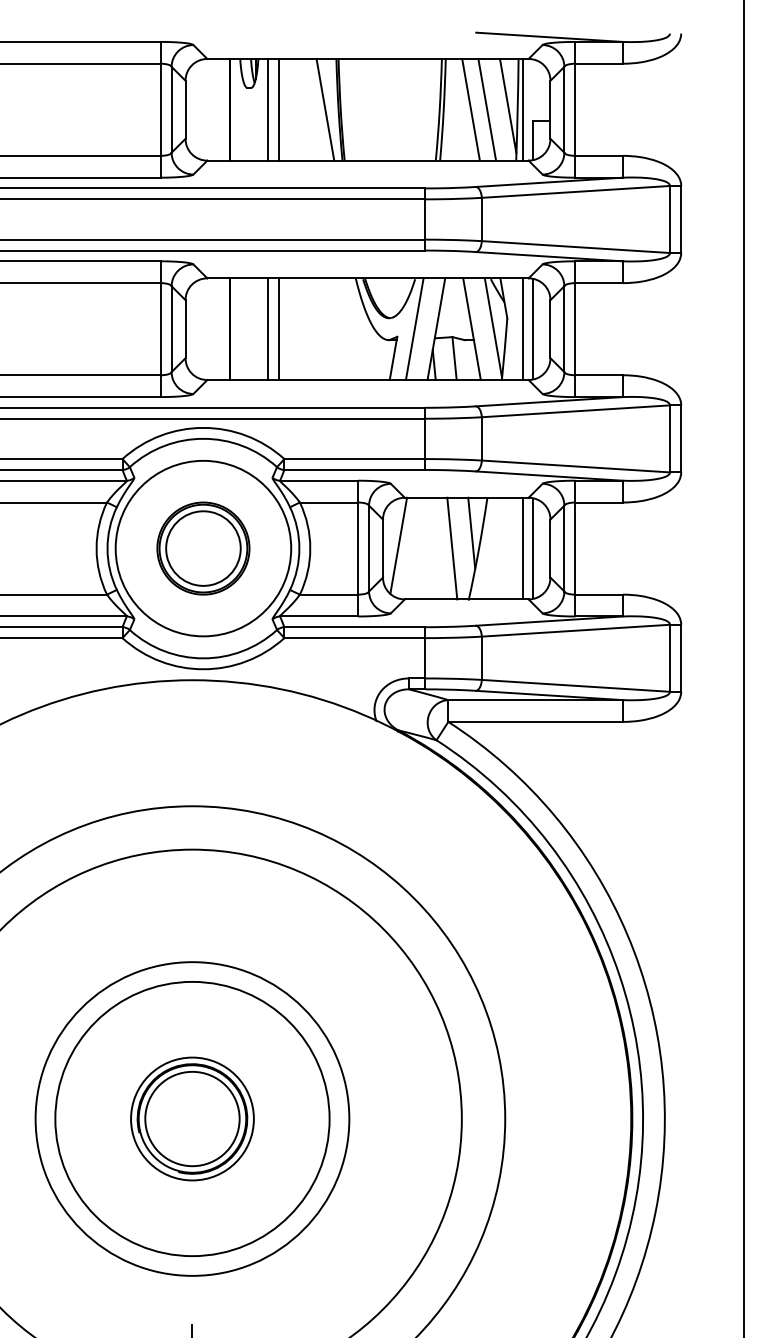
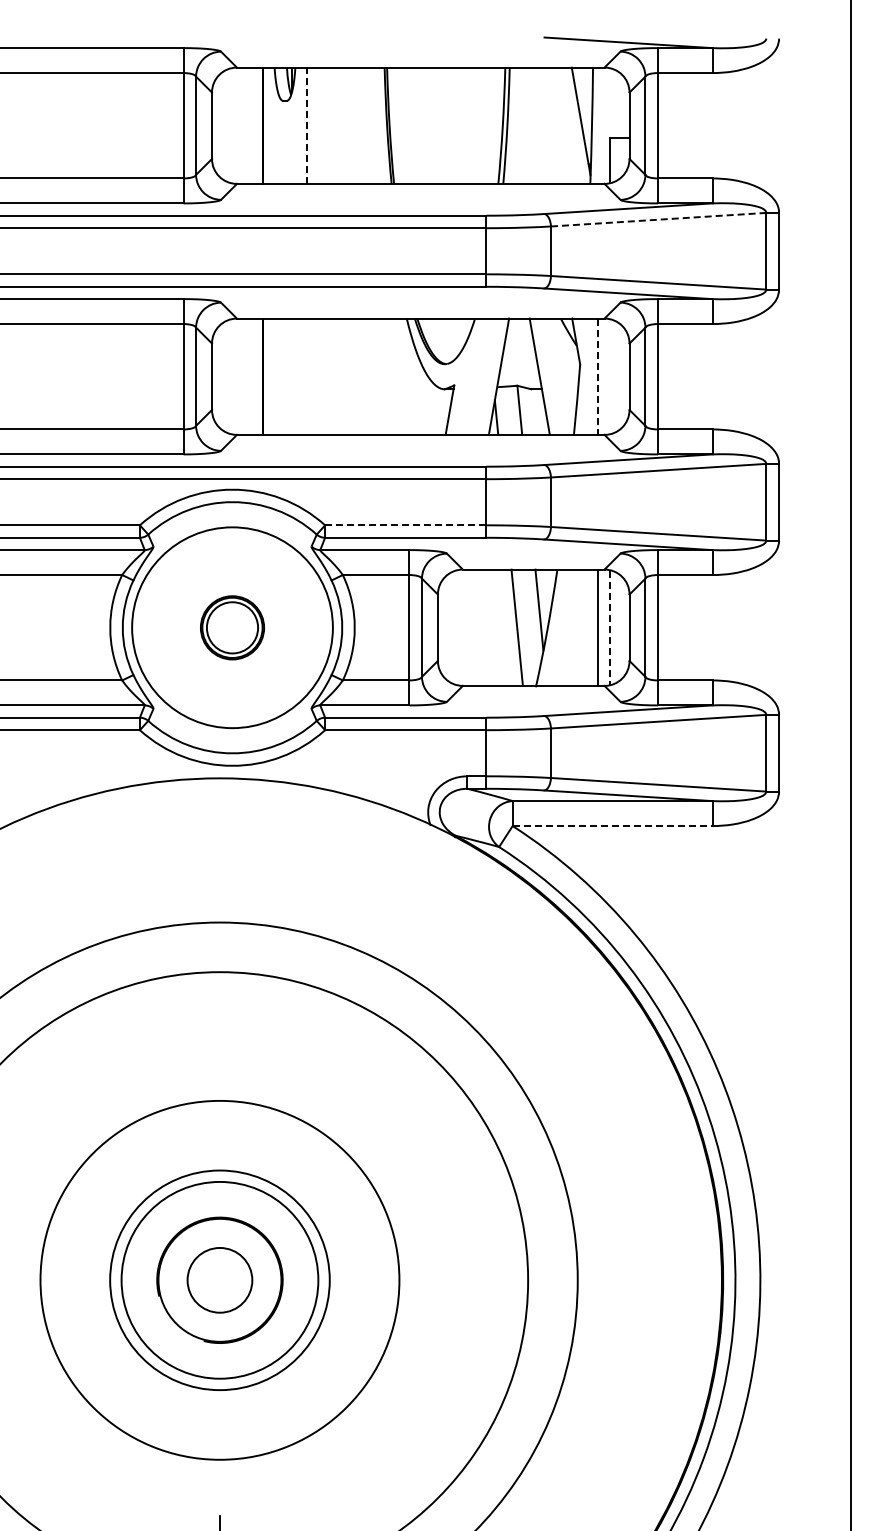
line: (268, 109) -> (306, 125), solid -> dashed
line: (279, 109) -> (319, 125), removed
line: (324, 109) -> (371, 125), removed
line: (470, 109) -> (538, 125), removed
line: (487, 109) -> (557, 125), removed
line: (522, 109) -> (597, 125), removed
line: (575, 191) -> (658, 219), solid -> dashed
line: (492, 327) -> (563, 374), removed
line: (268, 328) -> (306, 376), removed
line: (279, 328) -> (319, 376), removed
line: (414, 328) -> (474, 376), removed
line: (533, 328) -> (610, 376), removed
line: (522, 329) -> (597, 377), solid -> dashed
line: (354, 459) -> (405, 525), solid -> dashed
line: (398, 545) -> (455, 624), removed
part: (203, 548) -> (232, 627), size x0.6
line: (533, 549) -> (610, 628), solid -> dashed
line: (535, 722) -> (612, 826), solid -> dashed
circle: (192, 1119) -> (219, 1280), size x0.6
circle: (192, 1119) -> (219, 1280), size x0.7
circle: (192, 1119) -> (219, 1280), size x1.4

